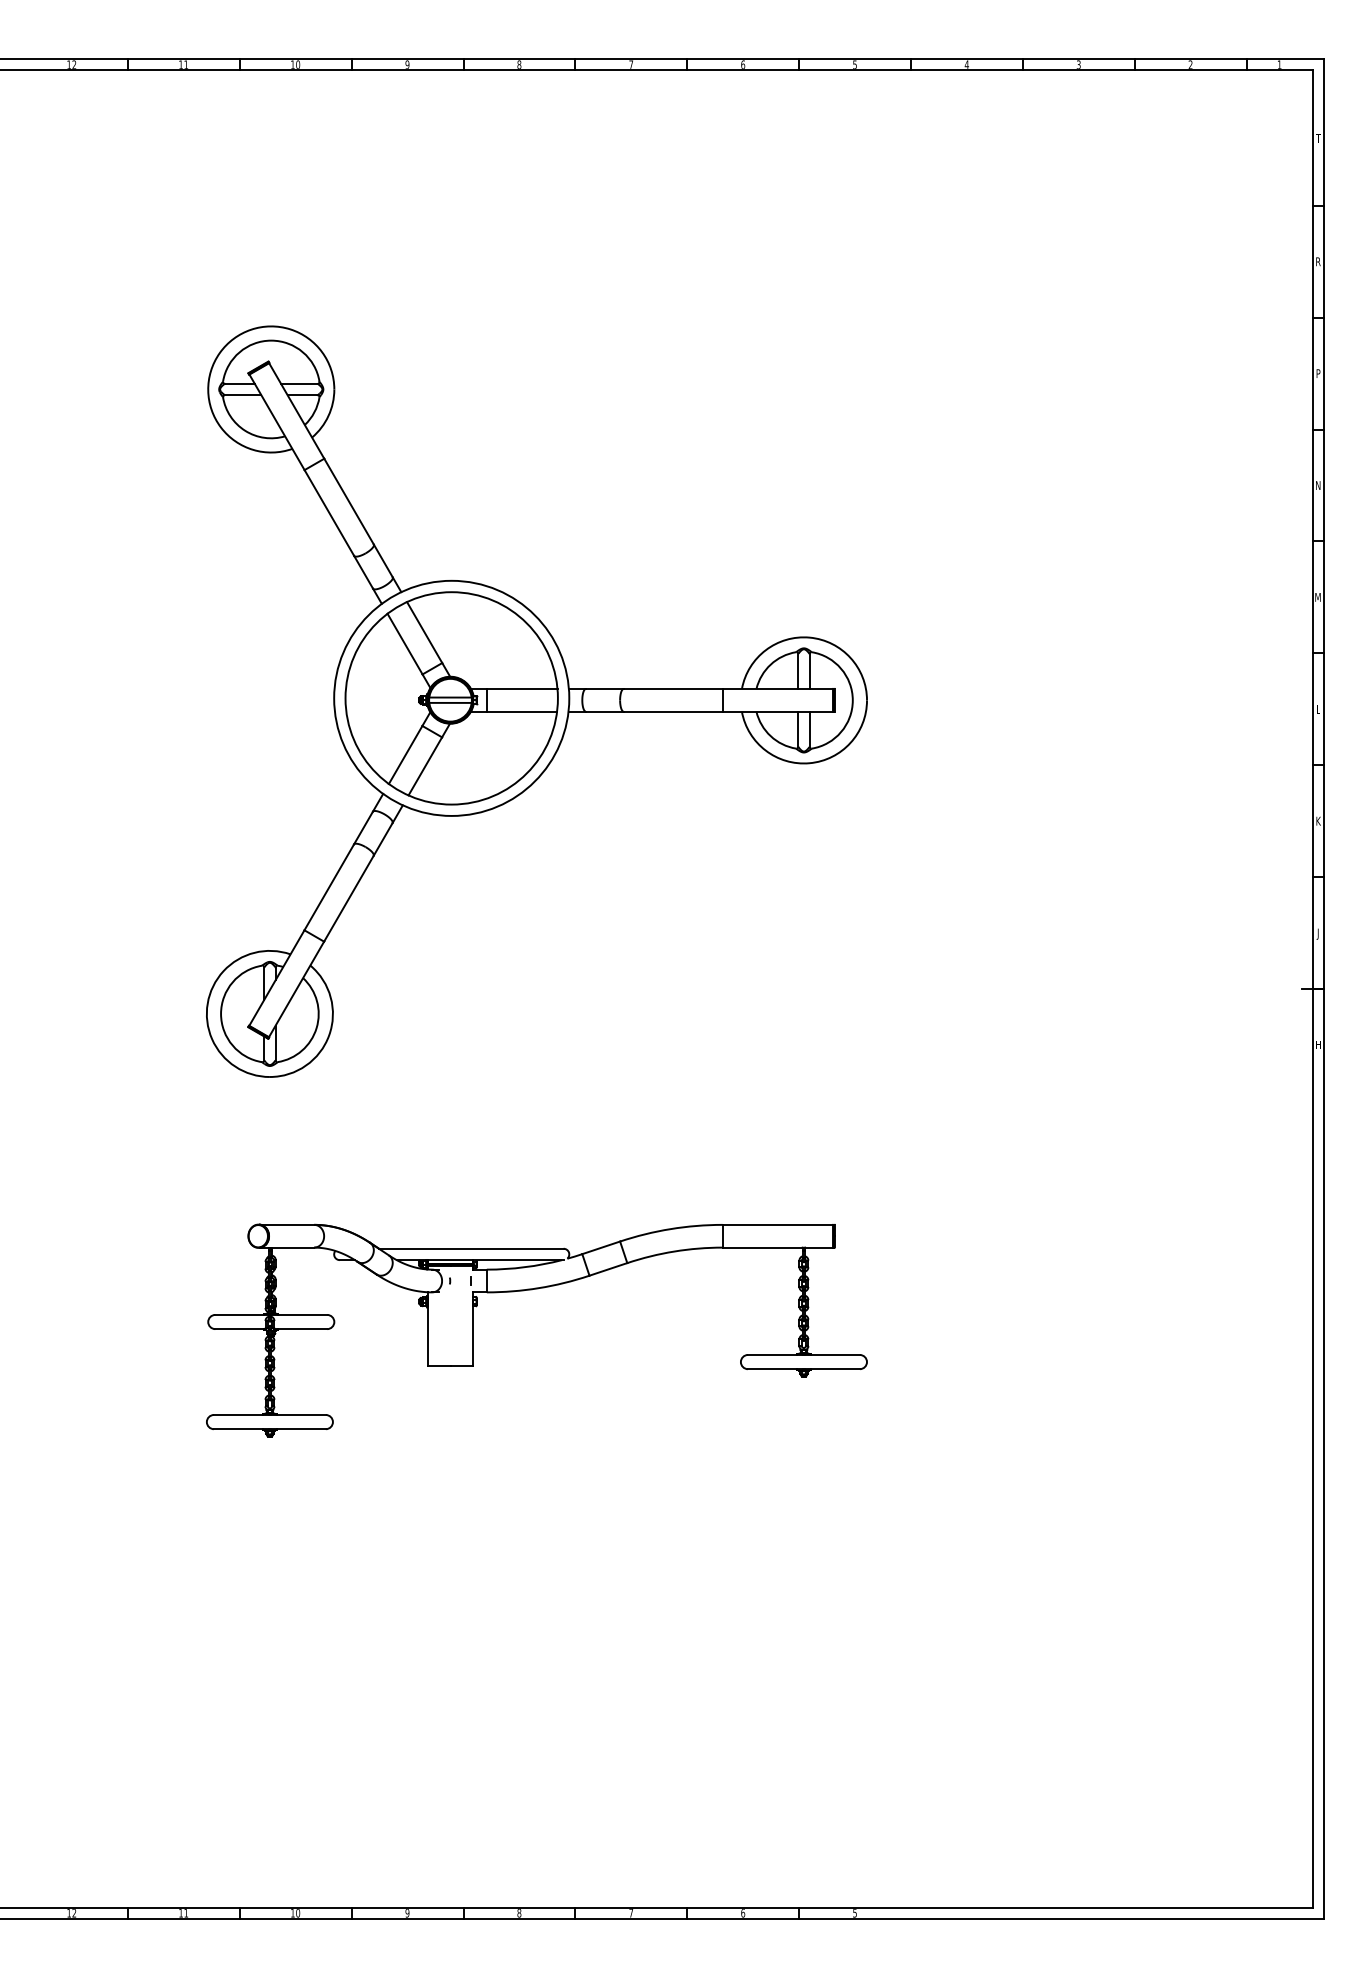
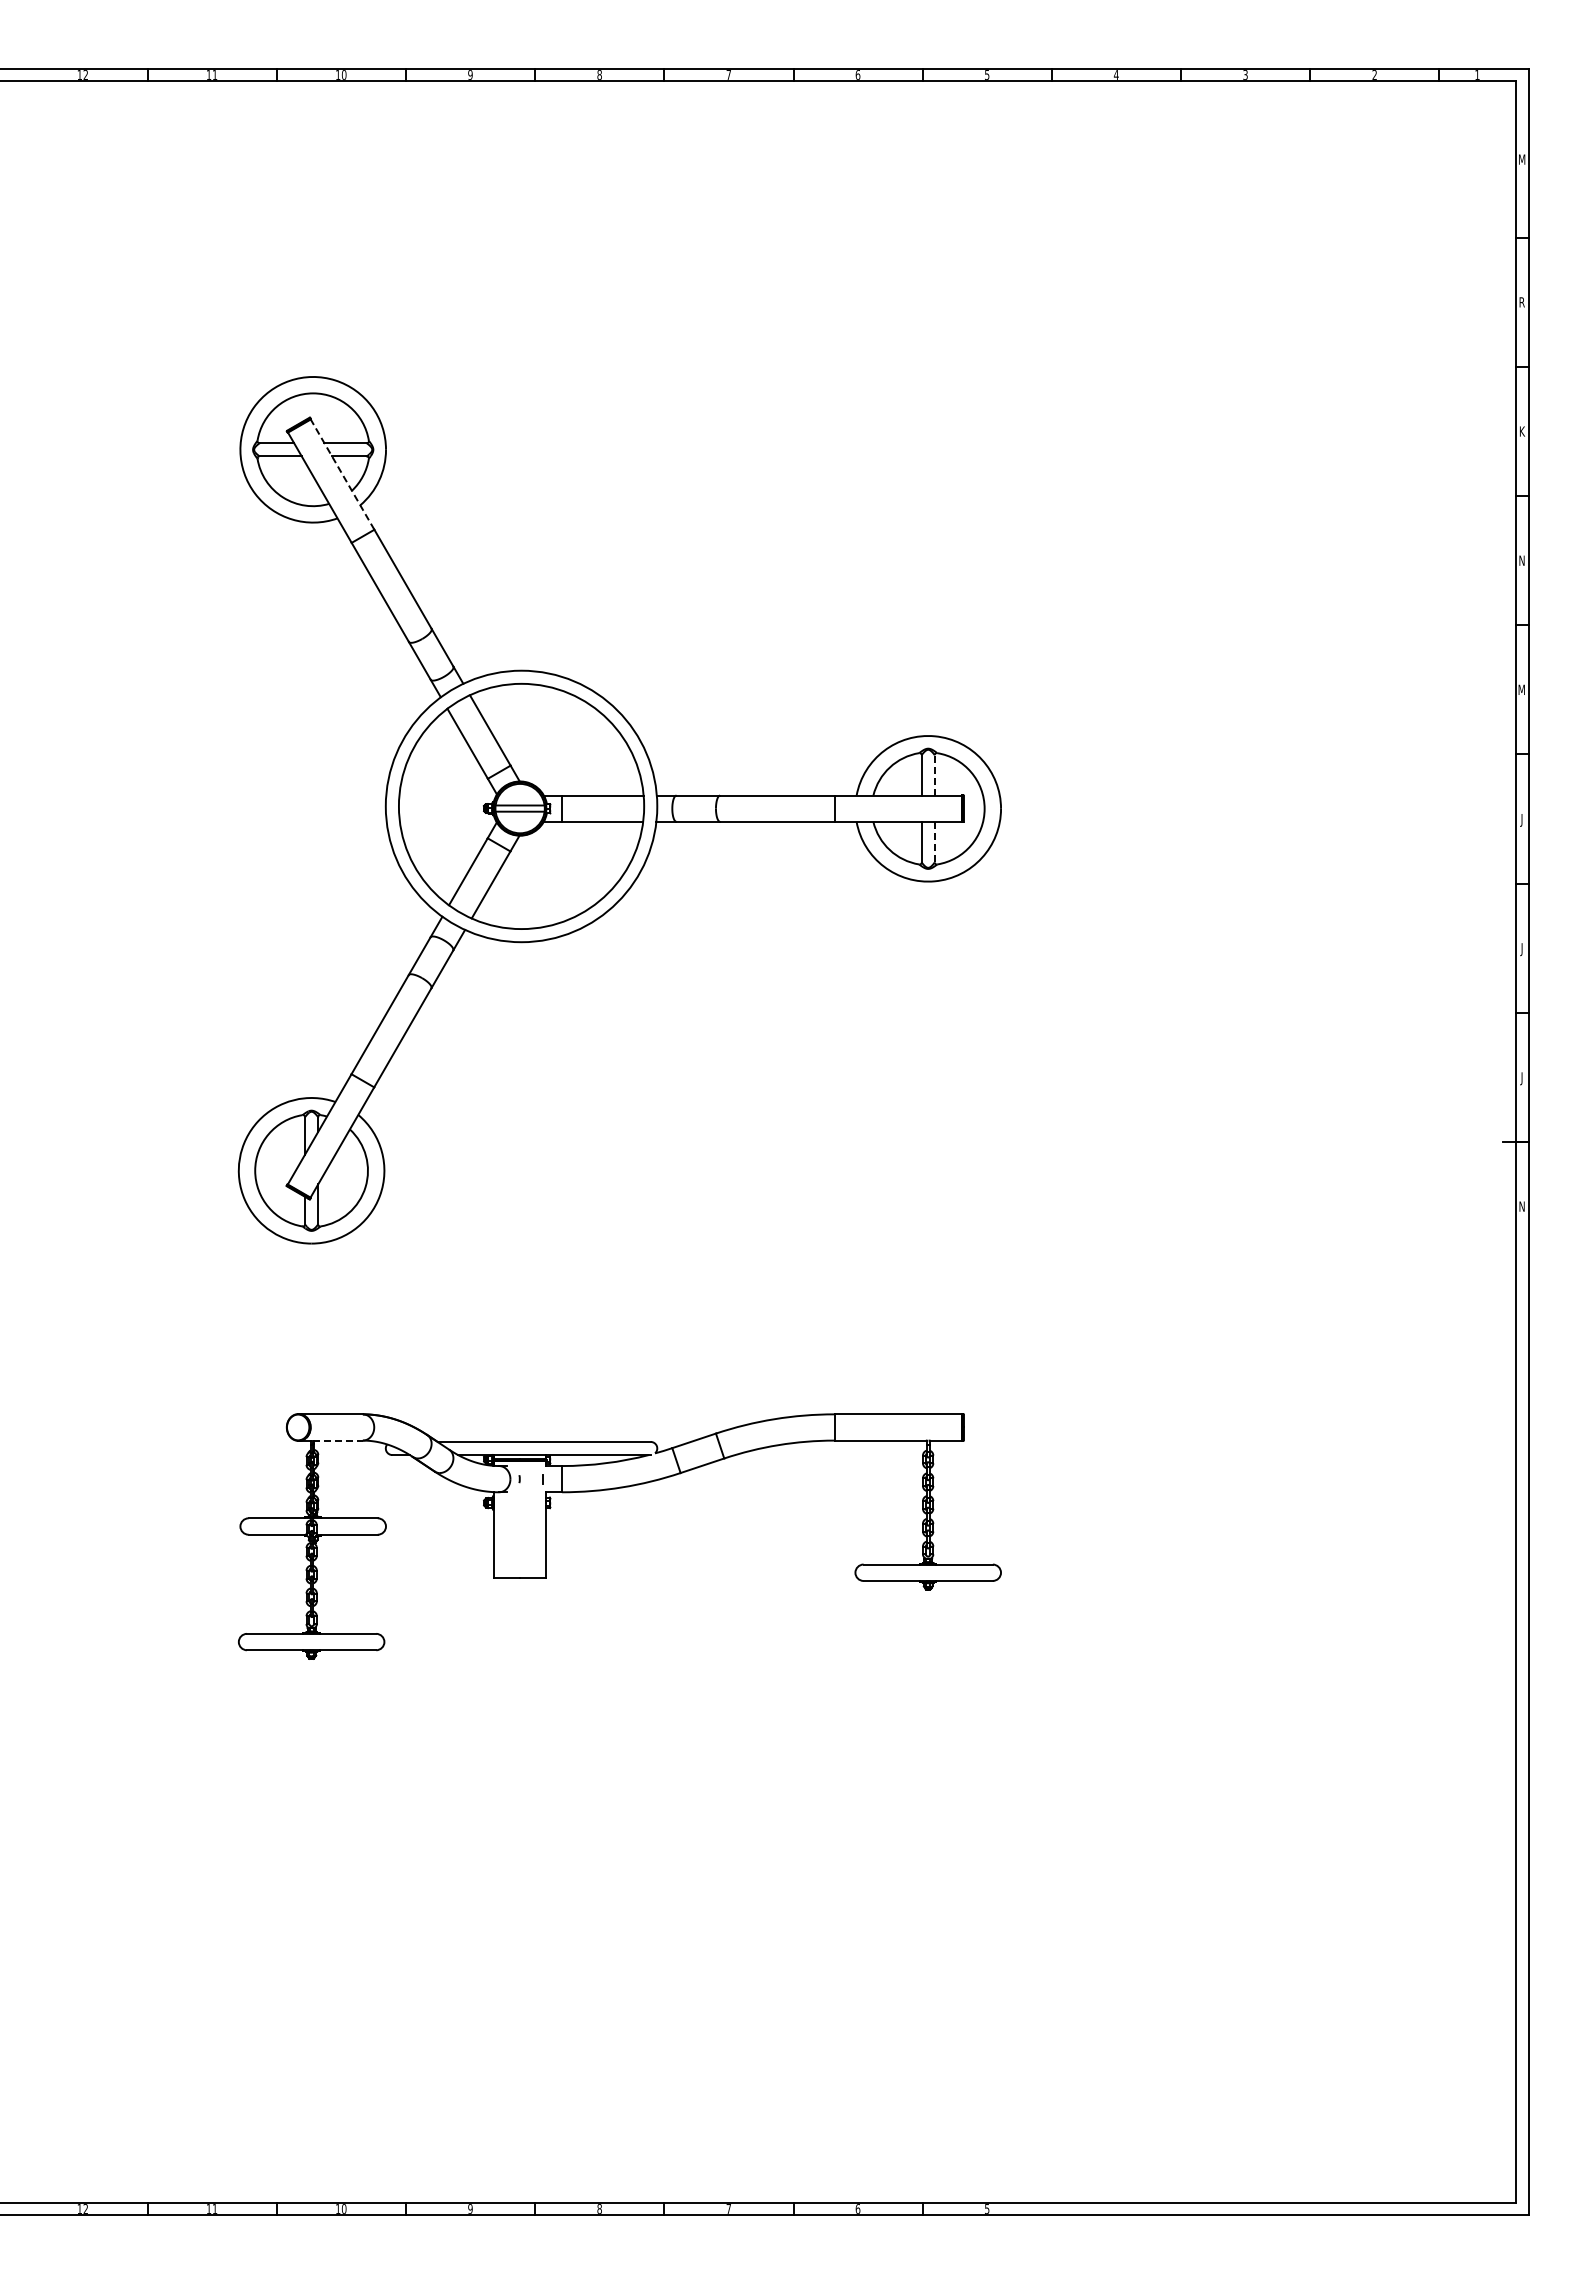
text: (1318, 138) -> (1522, 159), T -> M
text: (1318, 373) -> (1522, 431), P -> K
line: (296, 410) -> (342, 474), solid -> dashed
line: (809, 670) -> (934, 774), solid -> dashed
text: (1318, 710) -> (1522, 820), L -> J
line: (809, 728) -> (934, 841), solid -> dashed
text: (1318, 822) -> (1522, 949), K -> J
text: (1317, 1044) -> (1521, 1206), H -> N
line: (293, 1247) -> (338, 1440), solid -> dashed

